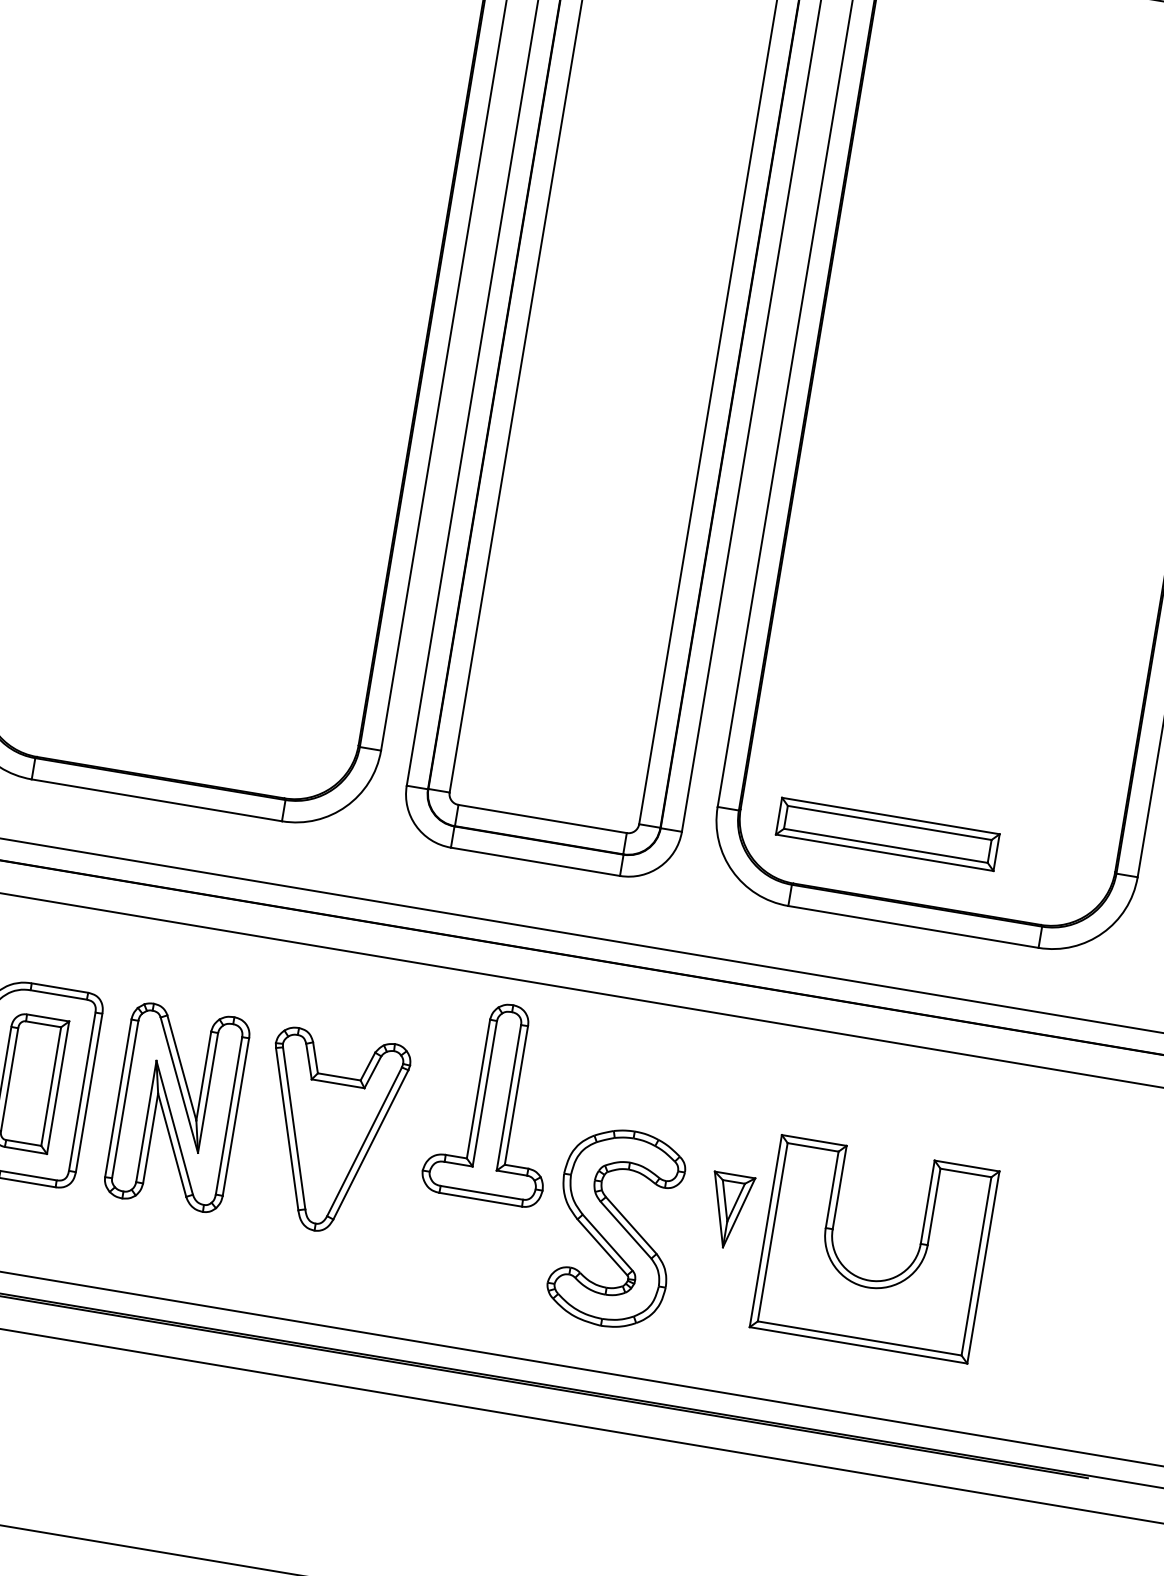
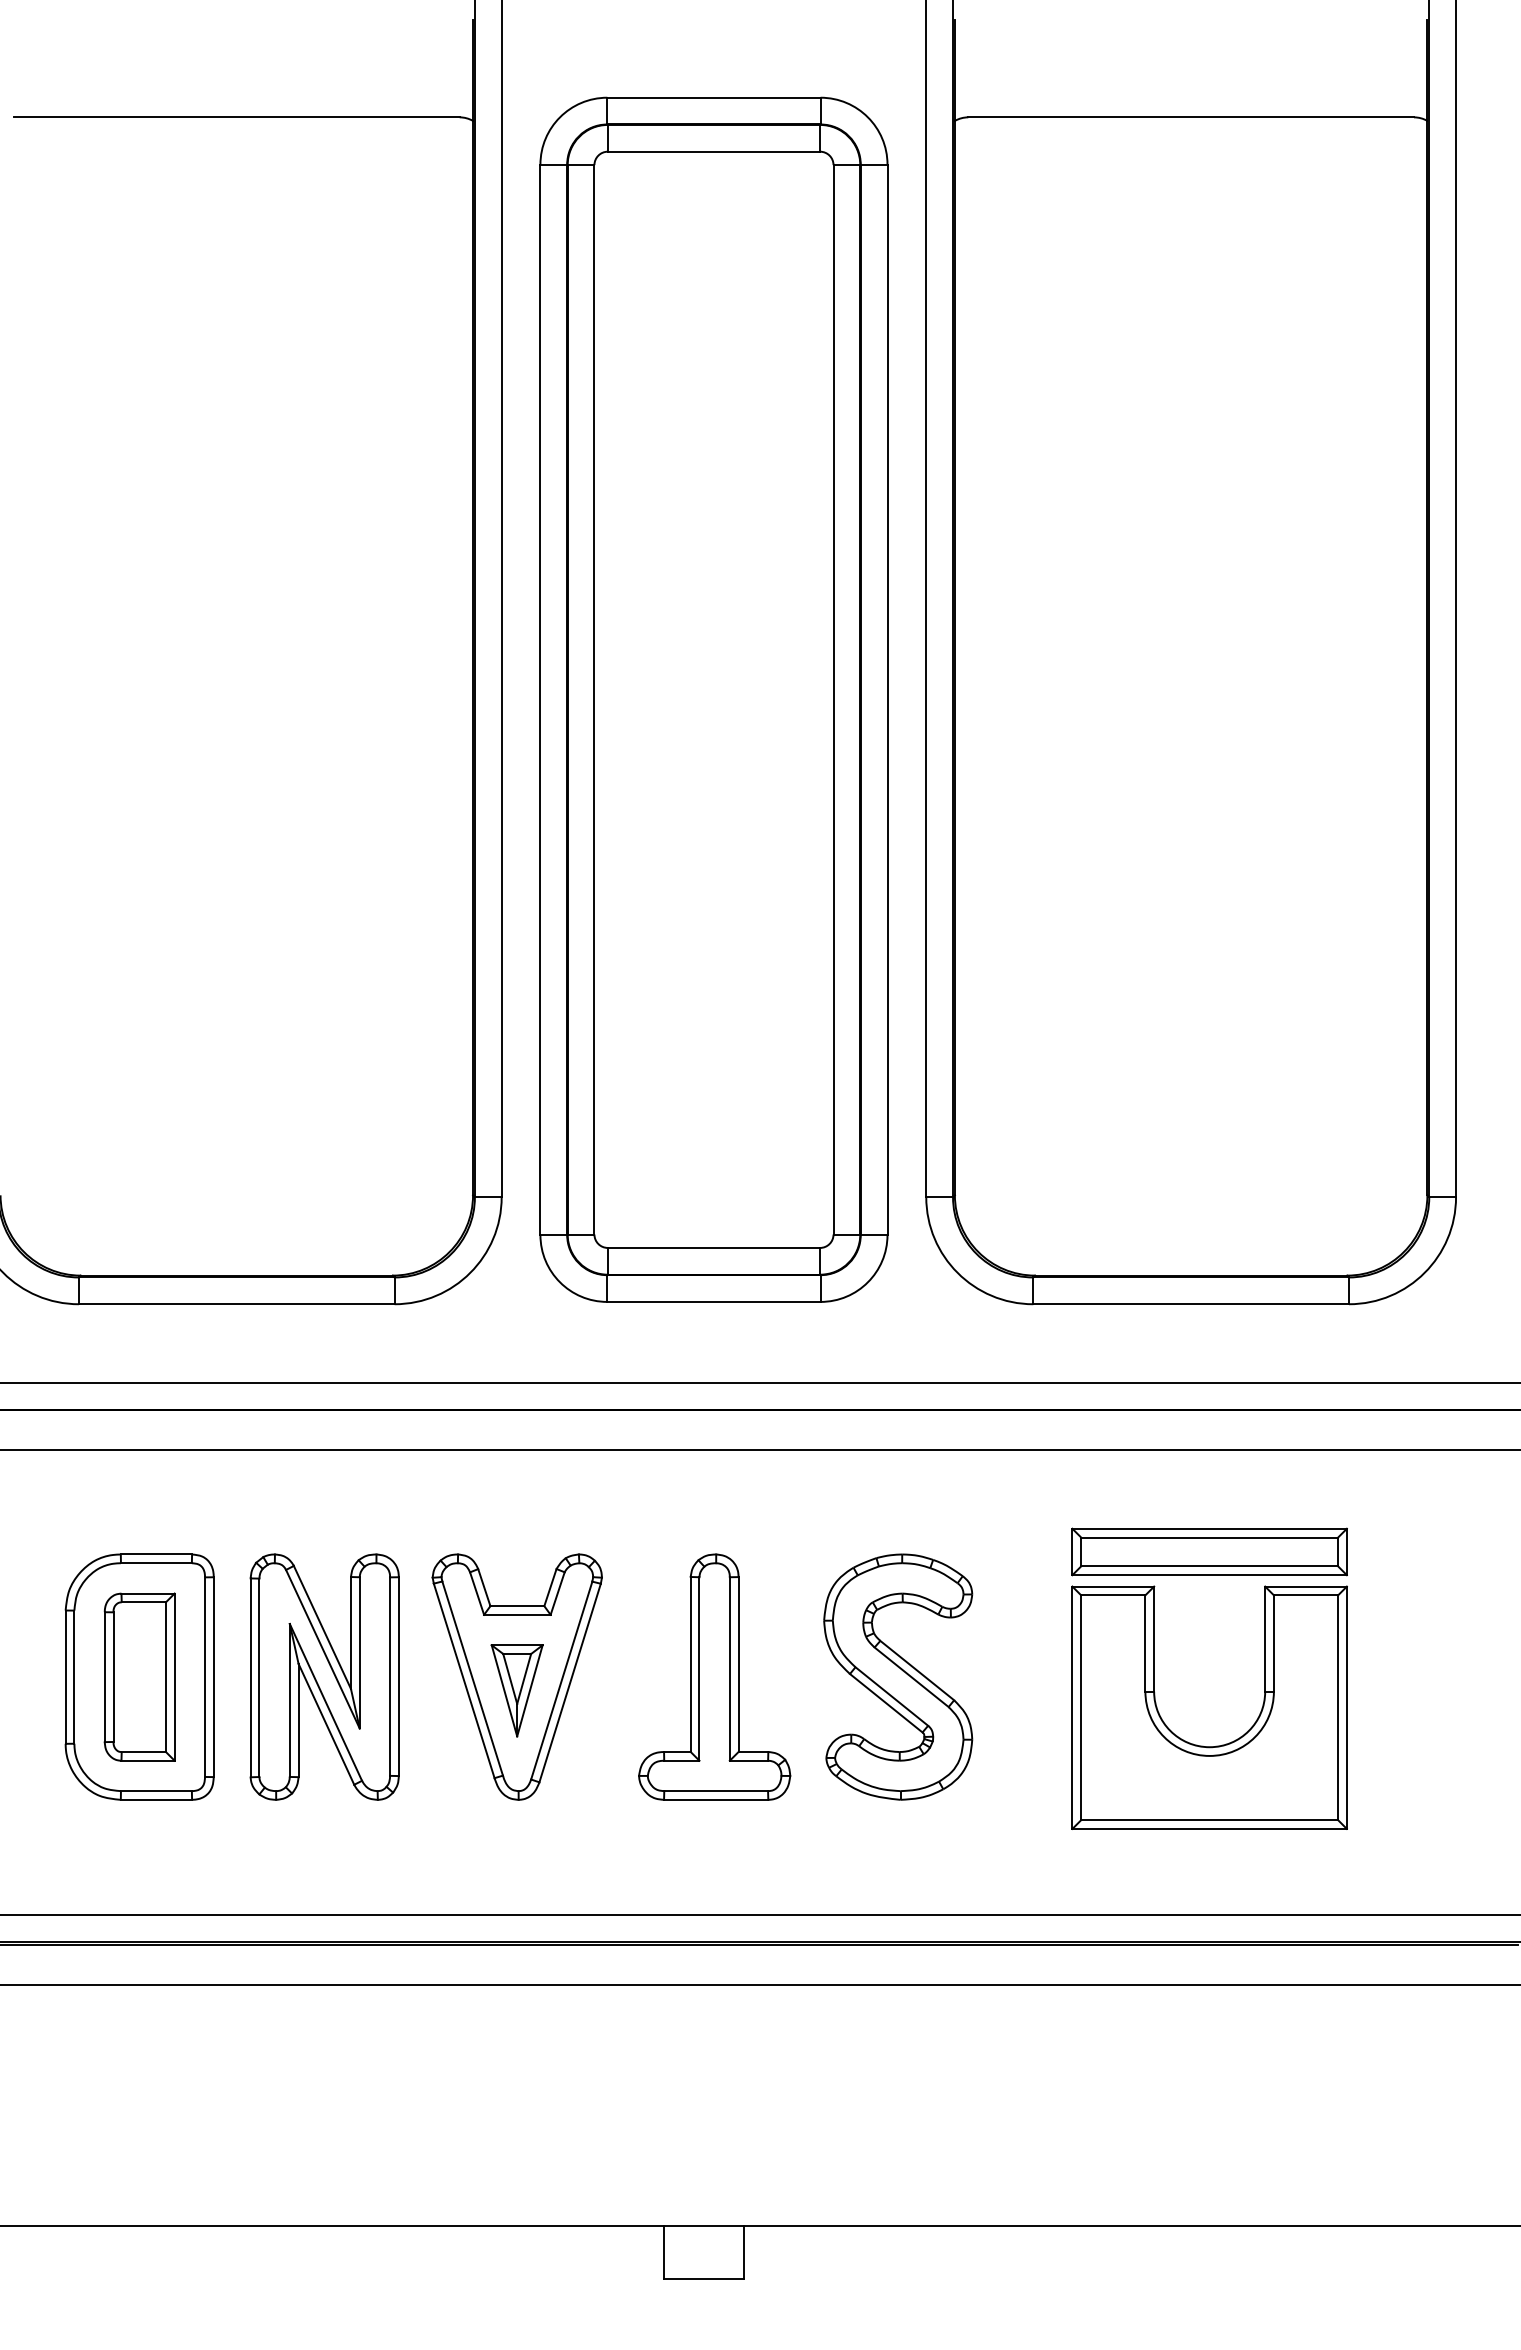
part: (887, 834) -> (1209, 1551), moved
part: (495, 1101) -> (714, 1676), moved
part: (728, 1210) -> (516, 1690), moved
part: (615, 1227) -> (898, 1676), moved

